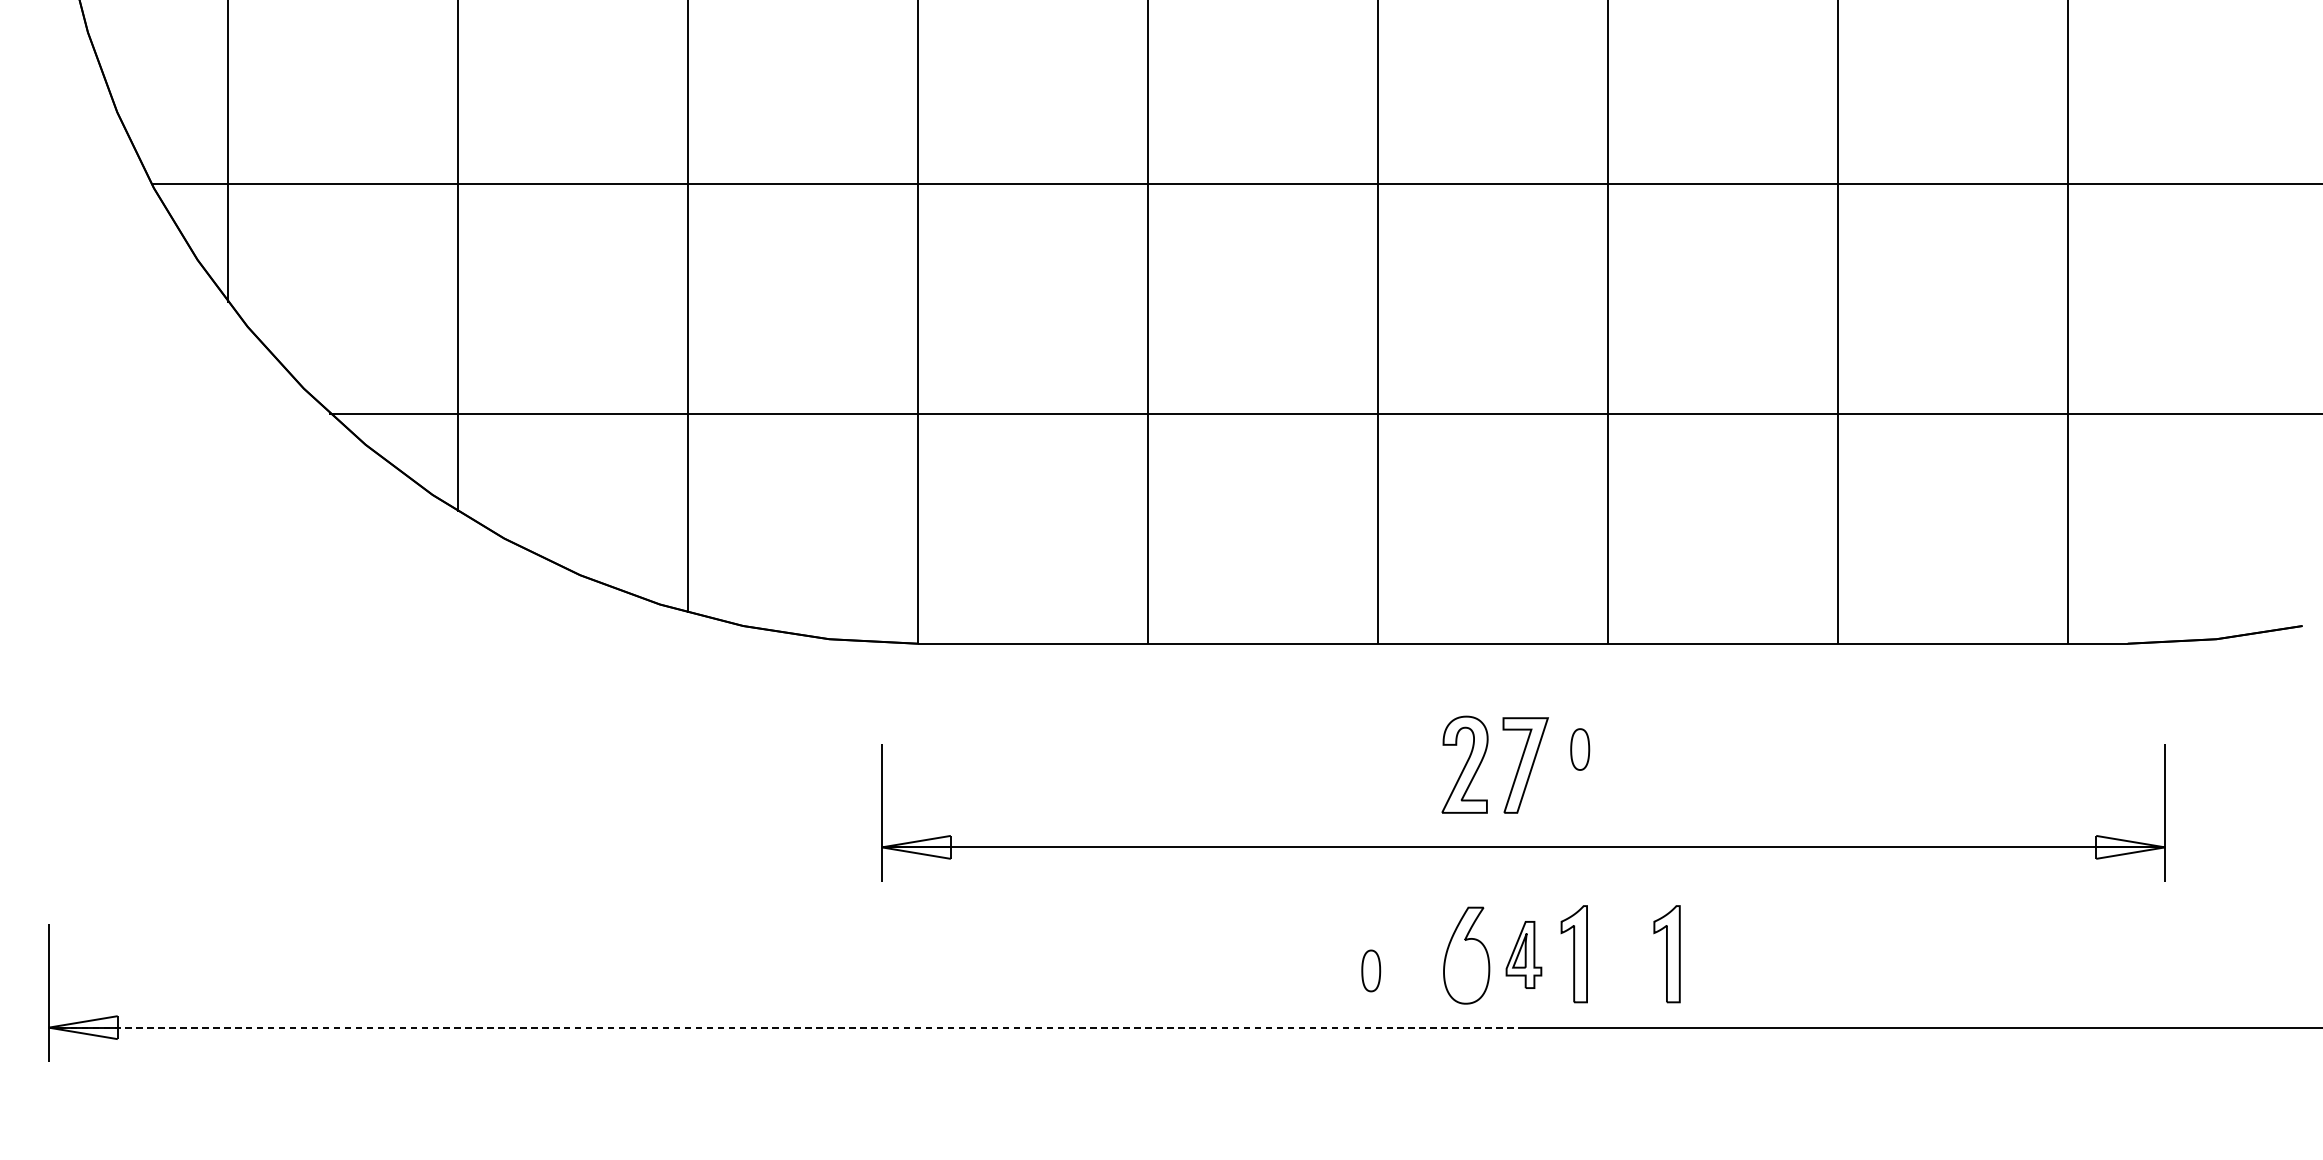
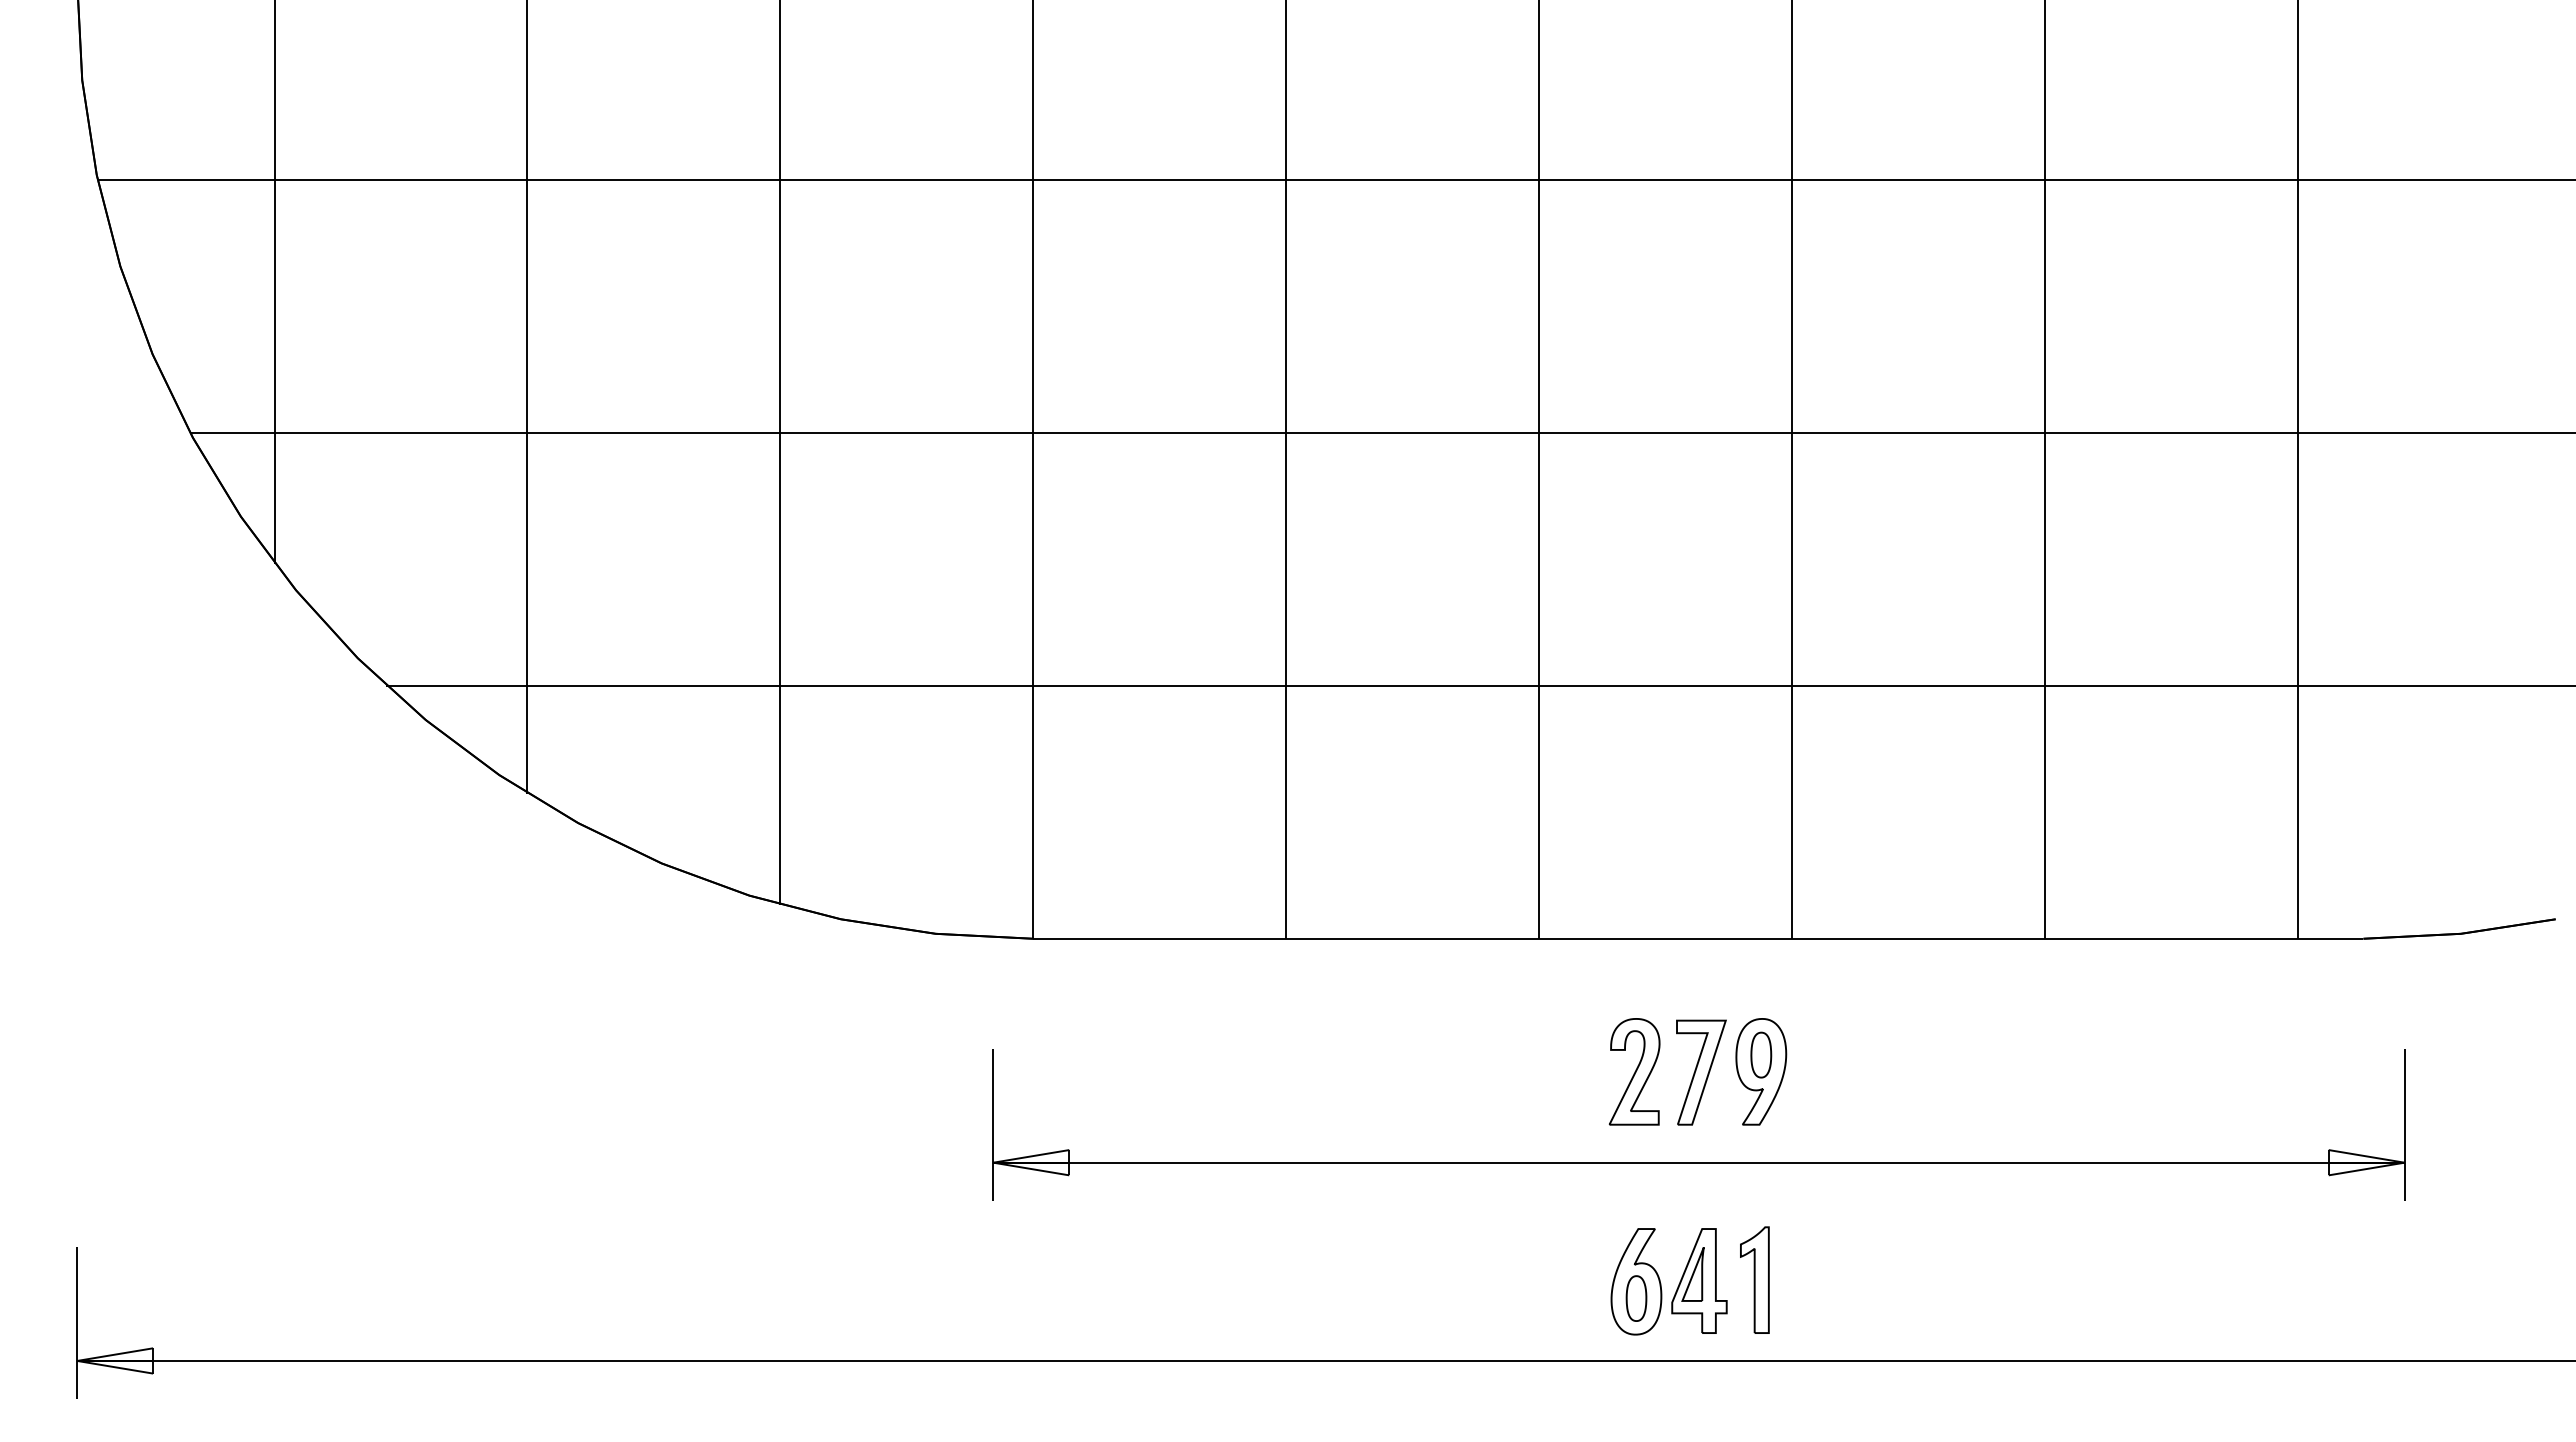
part: (1580, 764) -> (1761, 1071), added
part: (1666, 953) -> (1856, 1279), removed
part: (1523, 954) -> (1699, 1280), size x1.43
part: (1371, 970) -> (1636, 1298), moved
line: (785, 1027) -> (887, 1360), dashed -> solid

